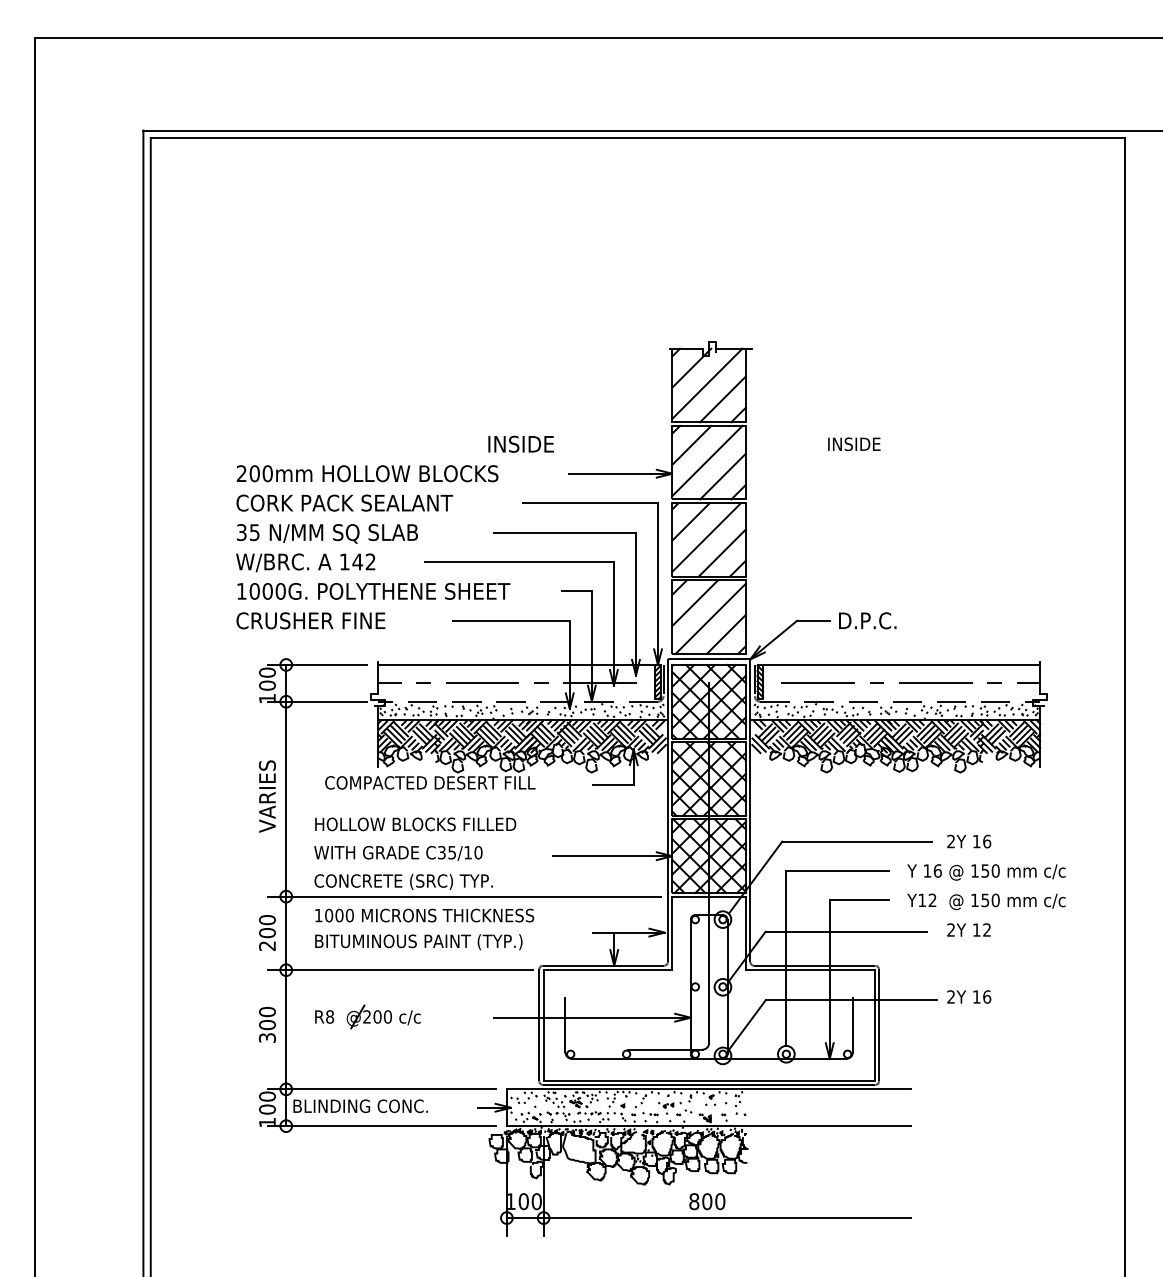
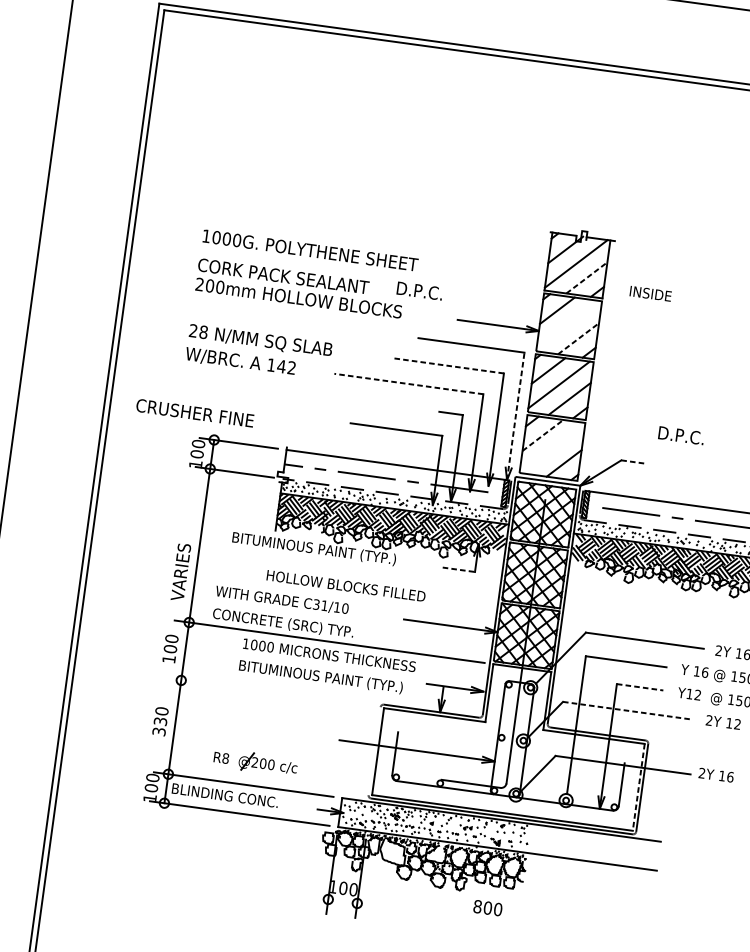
line: (723, 398) -> (587, 277), solid -> dashed
text: (521, 443) -> (423, 290), INSIDE -> D.P.C.
text: (854, 444) -> (650, 294), moved
line: (707, 460) -> (568, 324), removed
line: (723, 476) -> (578, 338), solid -> dashed
text: (344, 502) -> (283, 275), moved
text: (247, 532) -> (197, 331), 35 -> 28
line: (564, 532) -> (447, 365), solid -> dashed
line: (519, 561) -> (409, 383), solid -> dashed
line: (658, 584) -> (516, 416), solid -> dashed
text: (373, 590) -> (310, 249), moved
line: (695, 602) -> (543, 434), solid -> dashed
line: (710, 618) -> (553, 449), removed
text: (310, 620) -> (194, 412), moved
line: (814, 620) -> (635, 461), solid -> dashed
text: (867, 620) -> (681, 435), moved
text: (430, 783) -> (315, 548), COMPACTED DESERT FILL -> BITUMINOUS PAINT (TYP.)
line: (613, 784) -> (459, 569), solid -> dashed
text: (267, 796) -> (181, 572), moved
text: (415, 824) -> (346, 586), moved
text: (451, 852) -> (324, 605), C35/10 -> C31/10
line: (859, 900) -> (640, 687), solid -> dashed
text: (424, 915) -> (329, 655), moved
line: (846, 931) -> (626, 710), solid -> dashed
text: (418, 942) -> (320, 677), moved
text: (267, 945) -> (169, 658), 200 -> 100
line: (399, 970) -> (270, 692), removed
part: (367, 1016) -> (255, 762), moved
text: (267, 1024) -> (160, 721), 300 -> 330
line: (539, 1025) -> (374, 751), removed
line: (874, 1025) -> (638, 787), solid -> dashed
line: (708, 1218) -> (487, 921), removed

